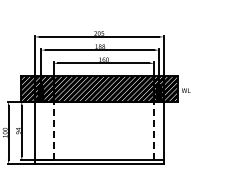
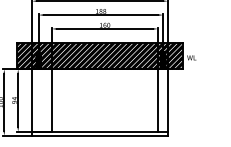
line: (53, 130) -> (51, 99), dashed -> solid
line: (154, 130) -> (158, 99), dashed -> solid

